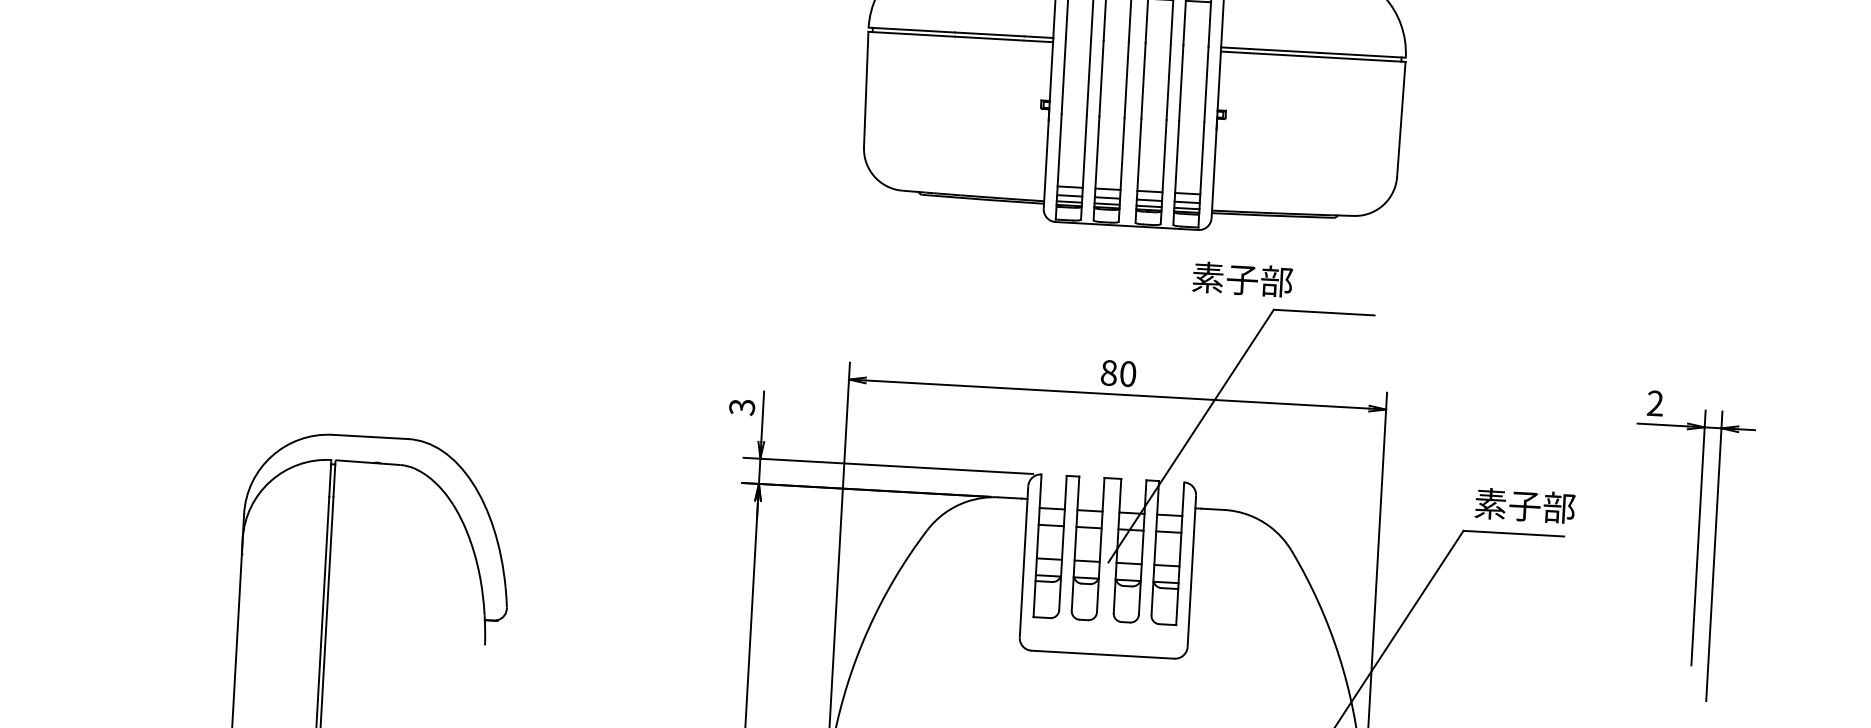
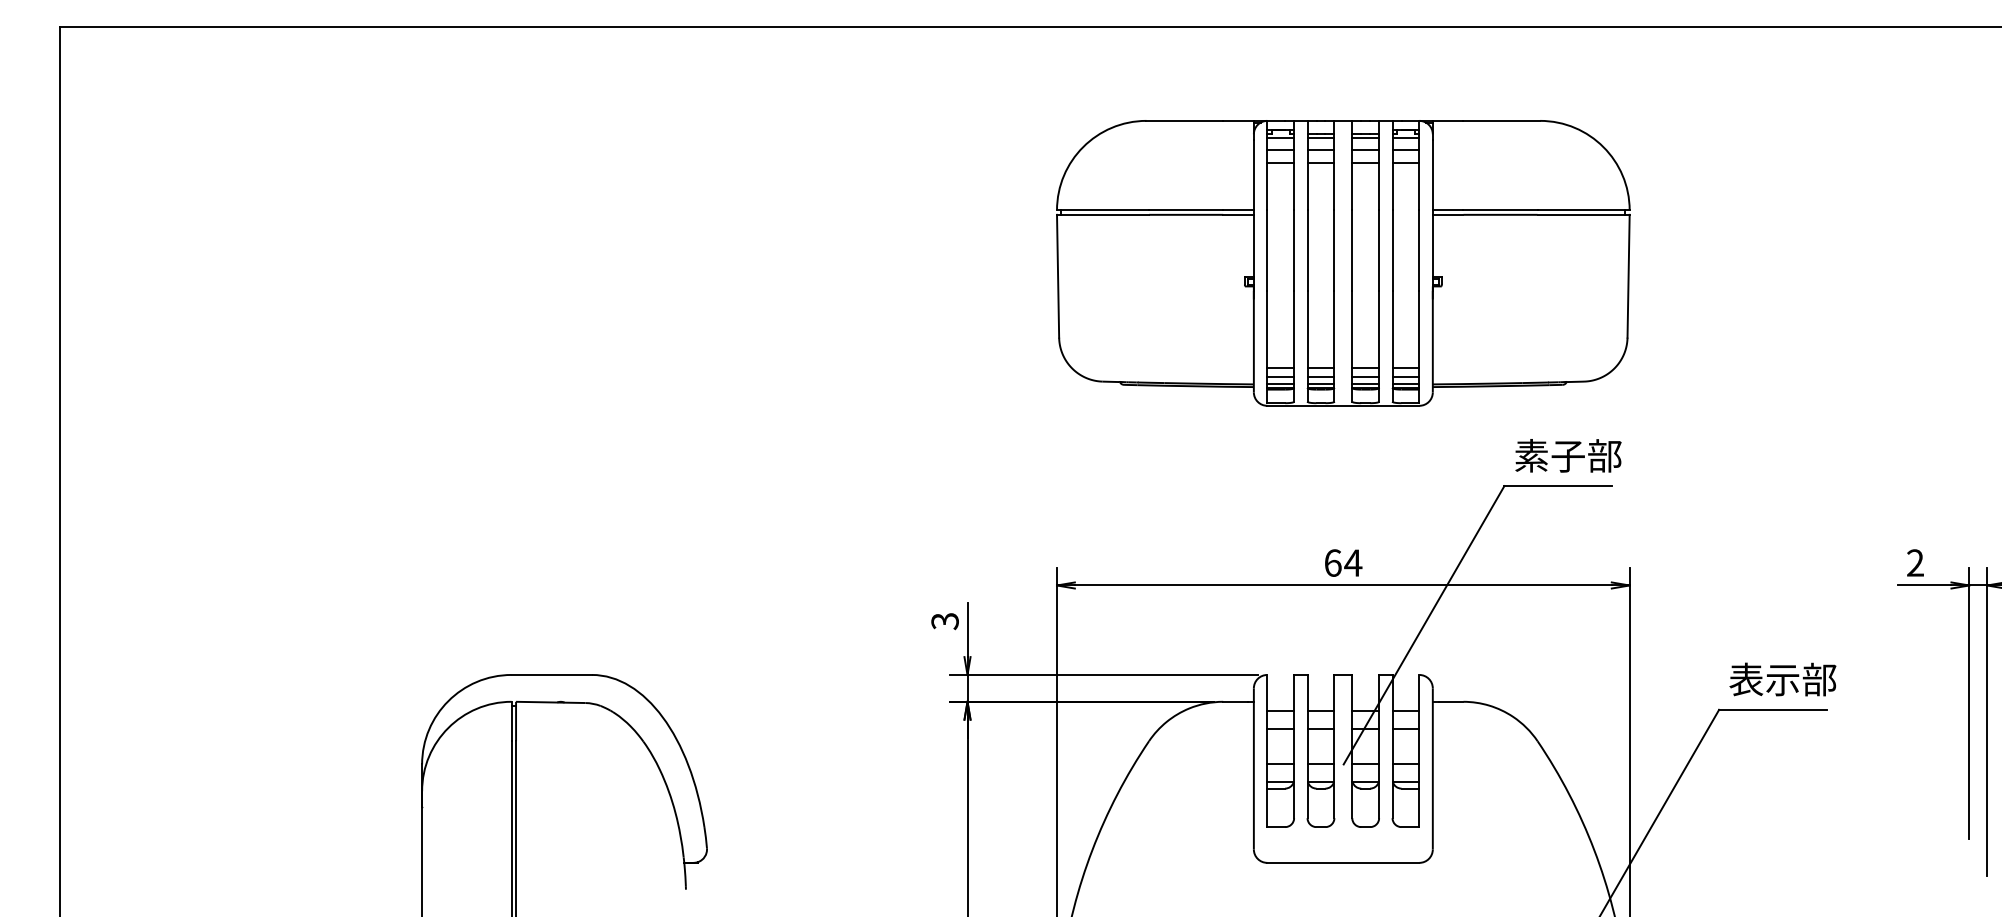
text: (1242, 279) -> (1568, 455), moved
text: (1118, 372) -> (1343, 562), 80 -> 64
text: (1507, 505) -> (1764, 680), 素子部 -> 表示部

